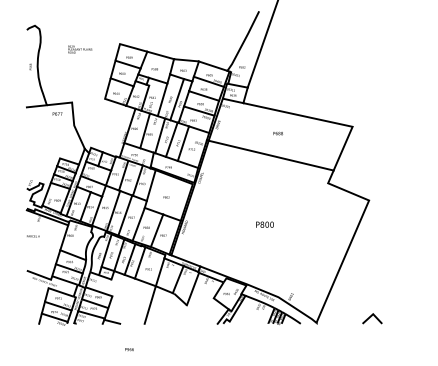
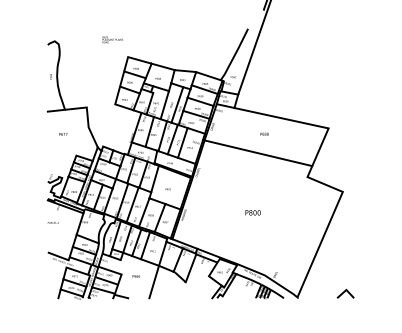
text: (79, 49) -> (112, 39), moved
text: (57, 114) -> (63, 134), moved
text: (128, 349) -> (135, 276), moved

